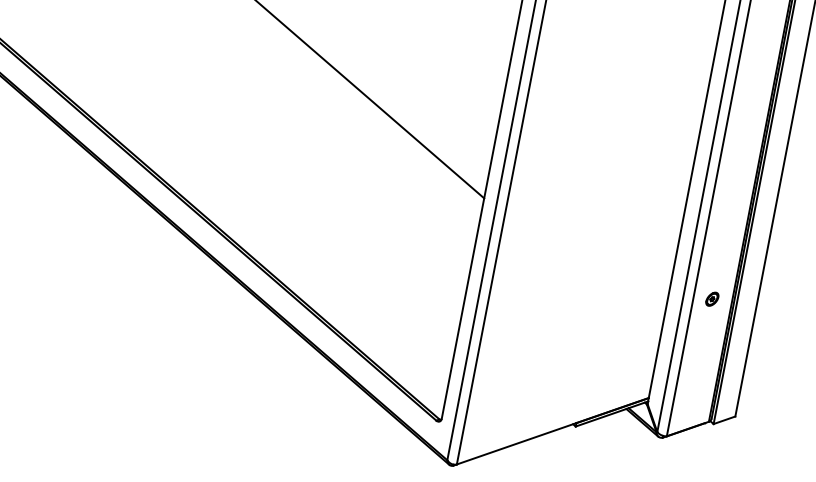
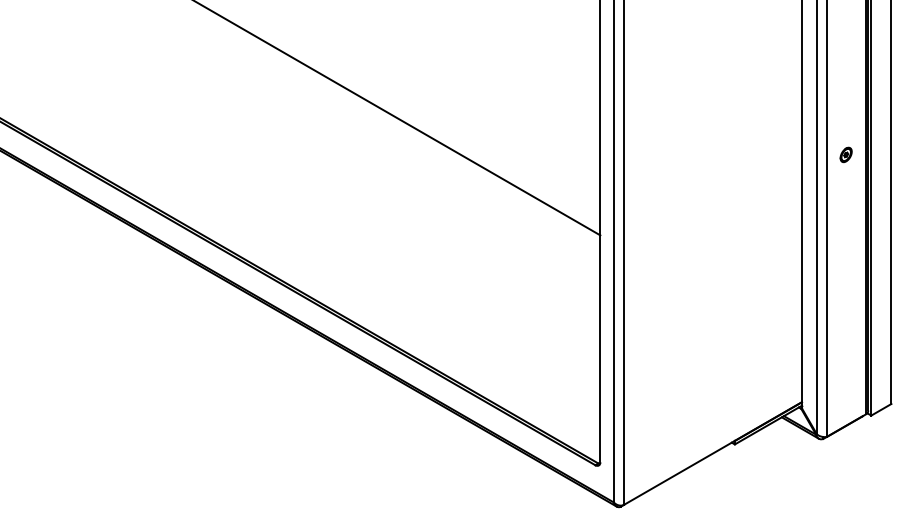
part: (711, 298) -> (845, 154), moved

